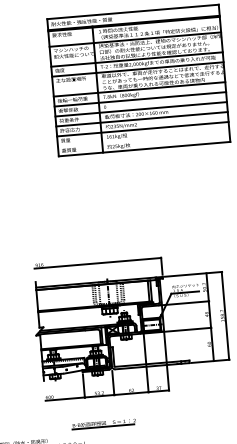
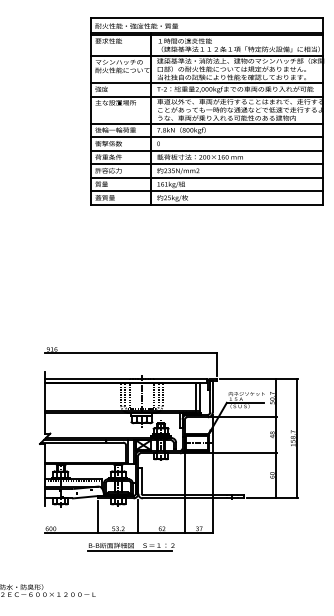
line: (143, 139) -> (206, 191), added
part: (103, 423) -> (130, 546), moved

